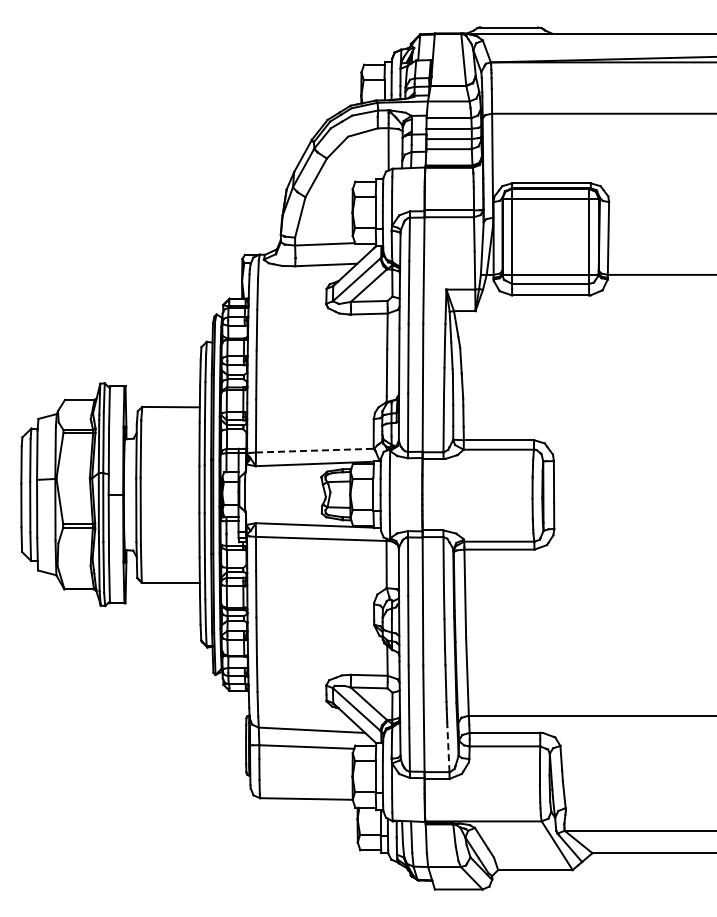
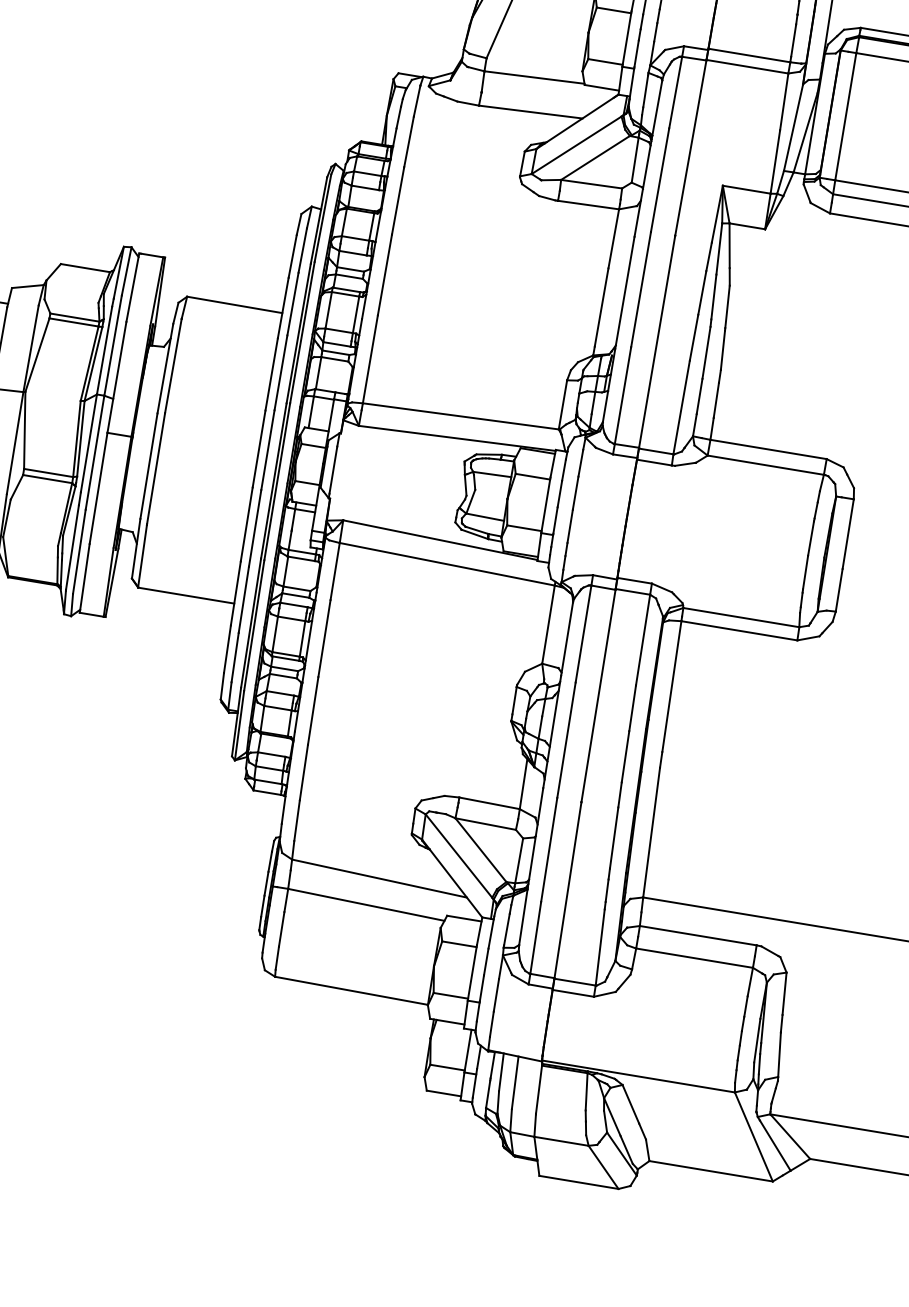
line: (314, 450) -> (460, 416), dashed -> solid
line: (448, 749) -> (600, 947), dashed -> solid

